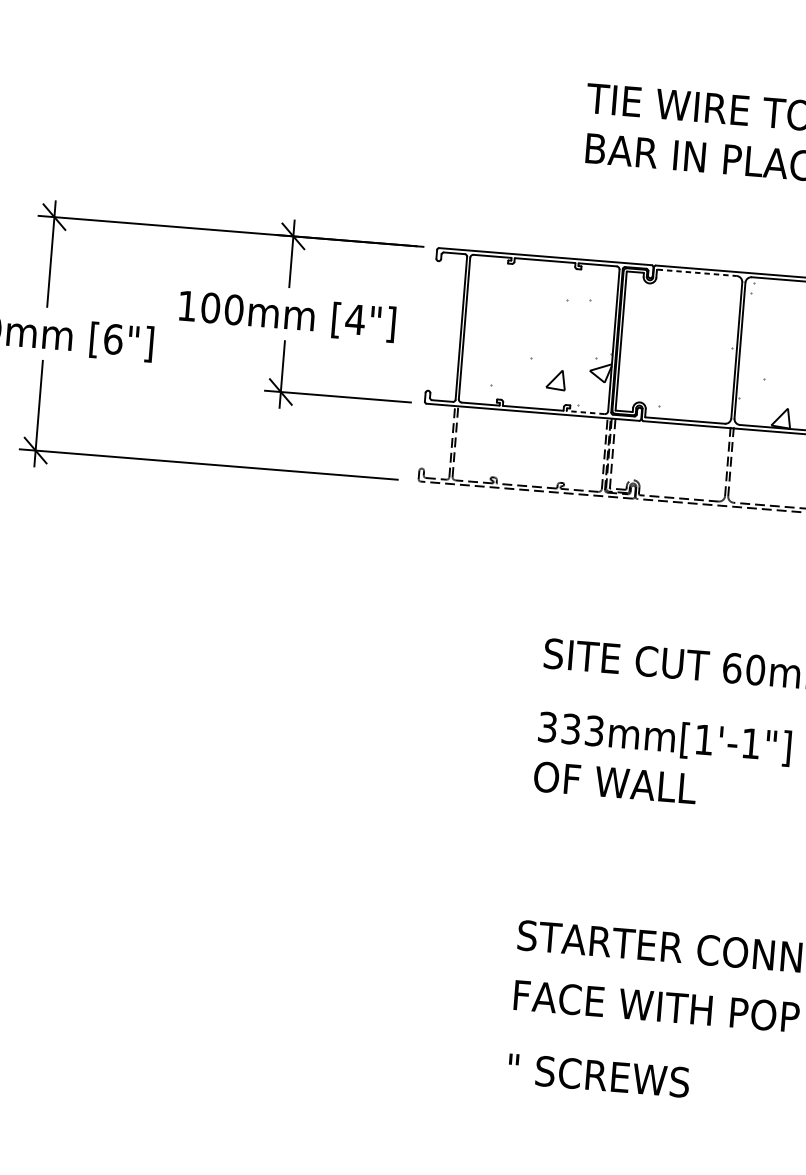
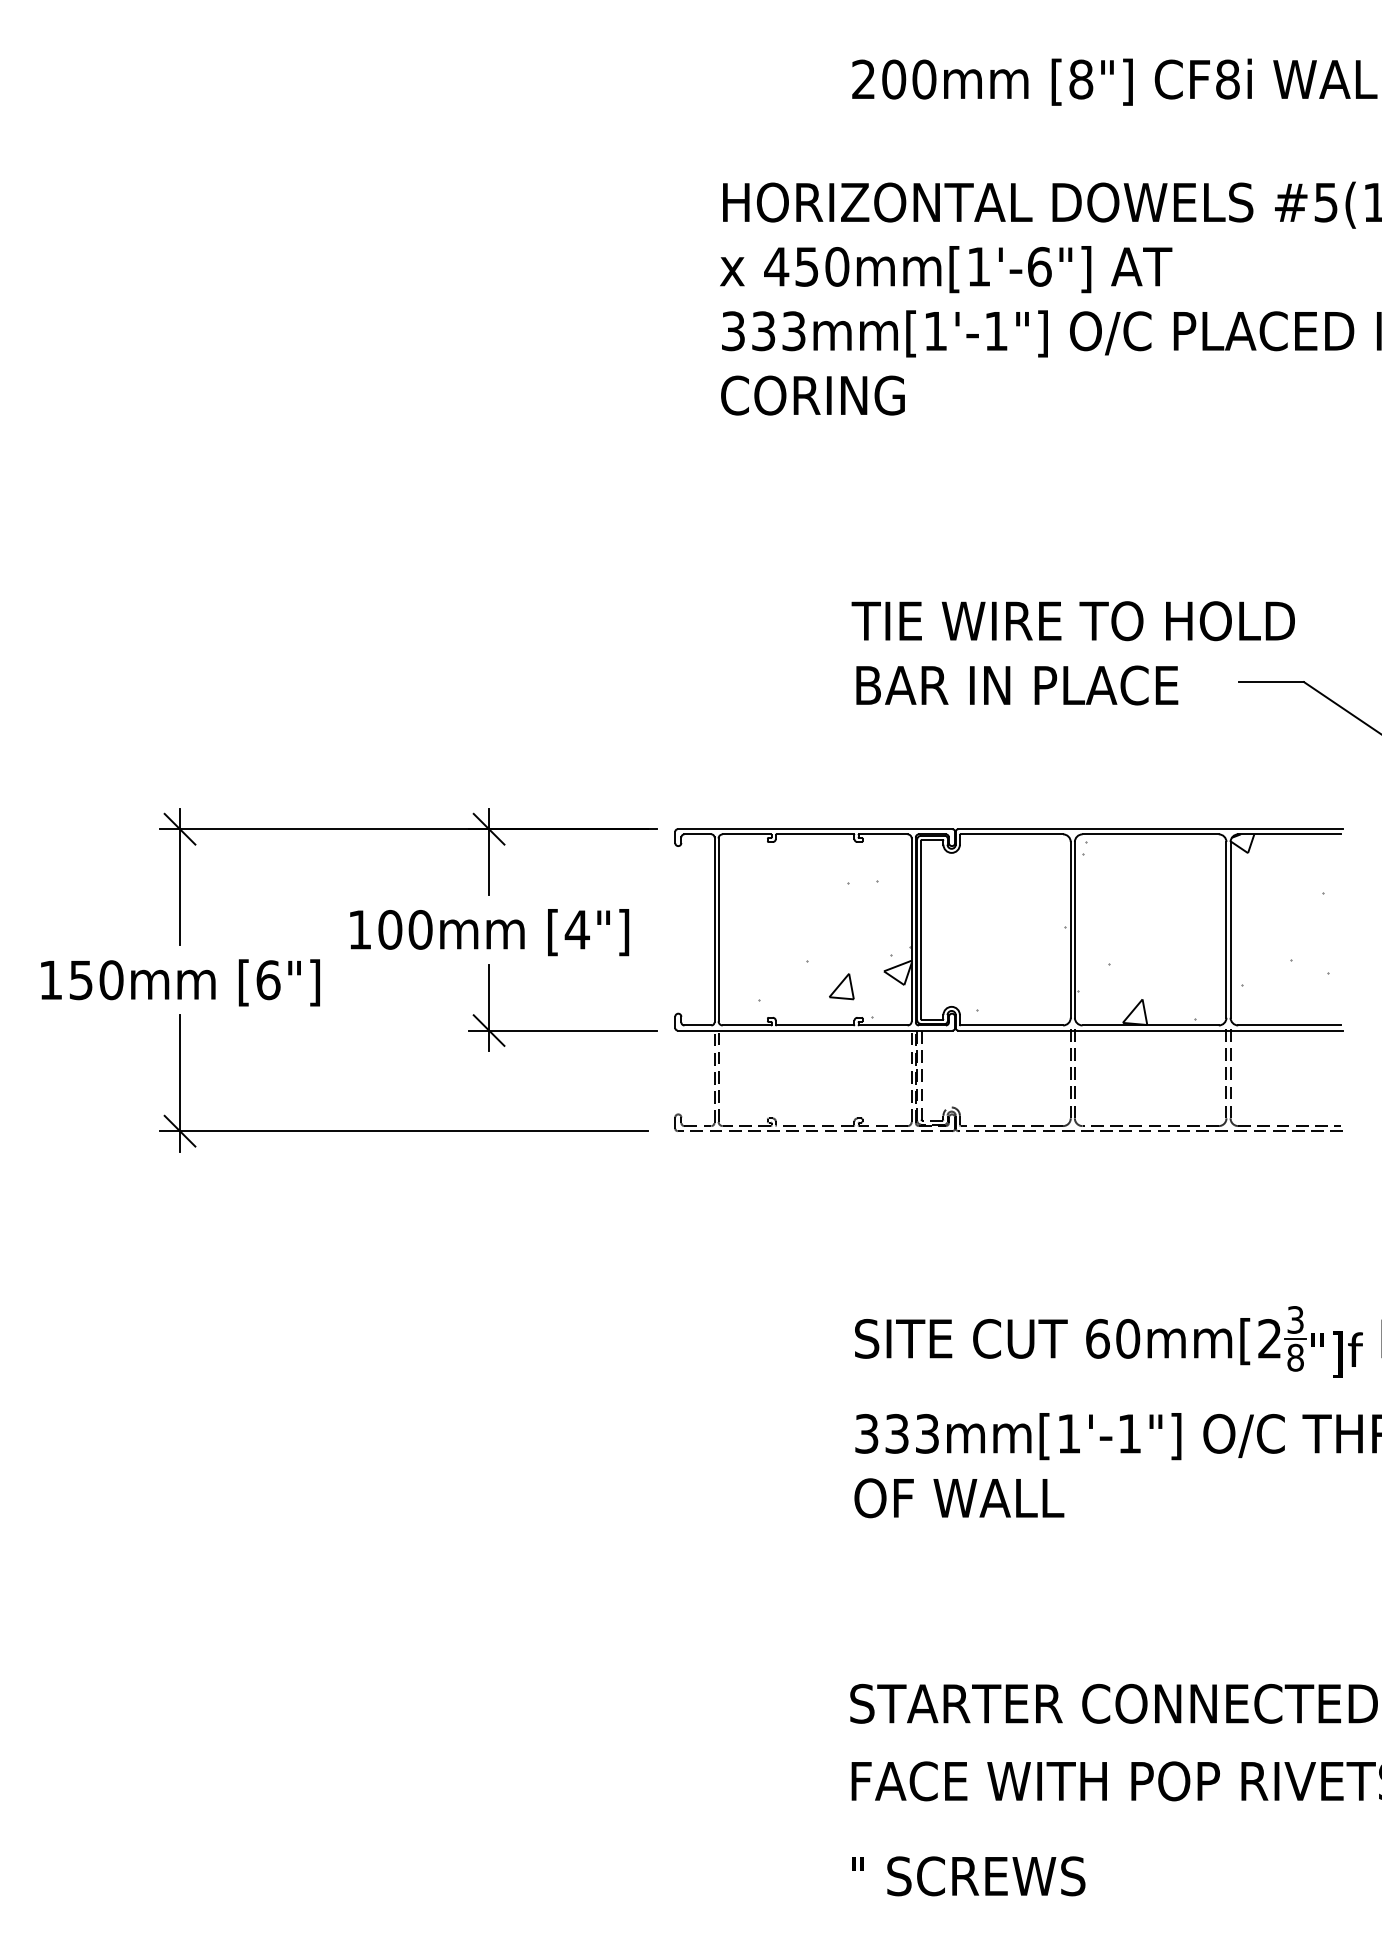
line: (697, 272) -> (1012, 834), dashed -> solid
line: (585, 412) -> (882, 1025), dashed -> solid

